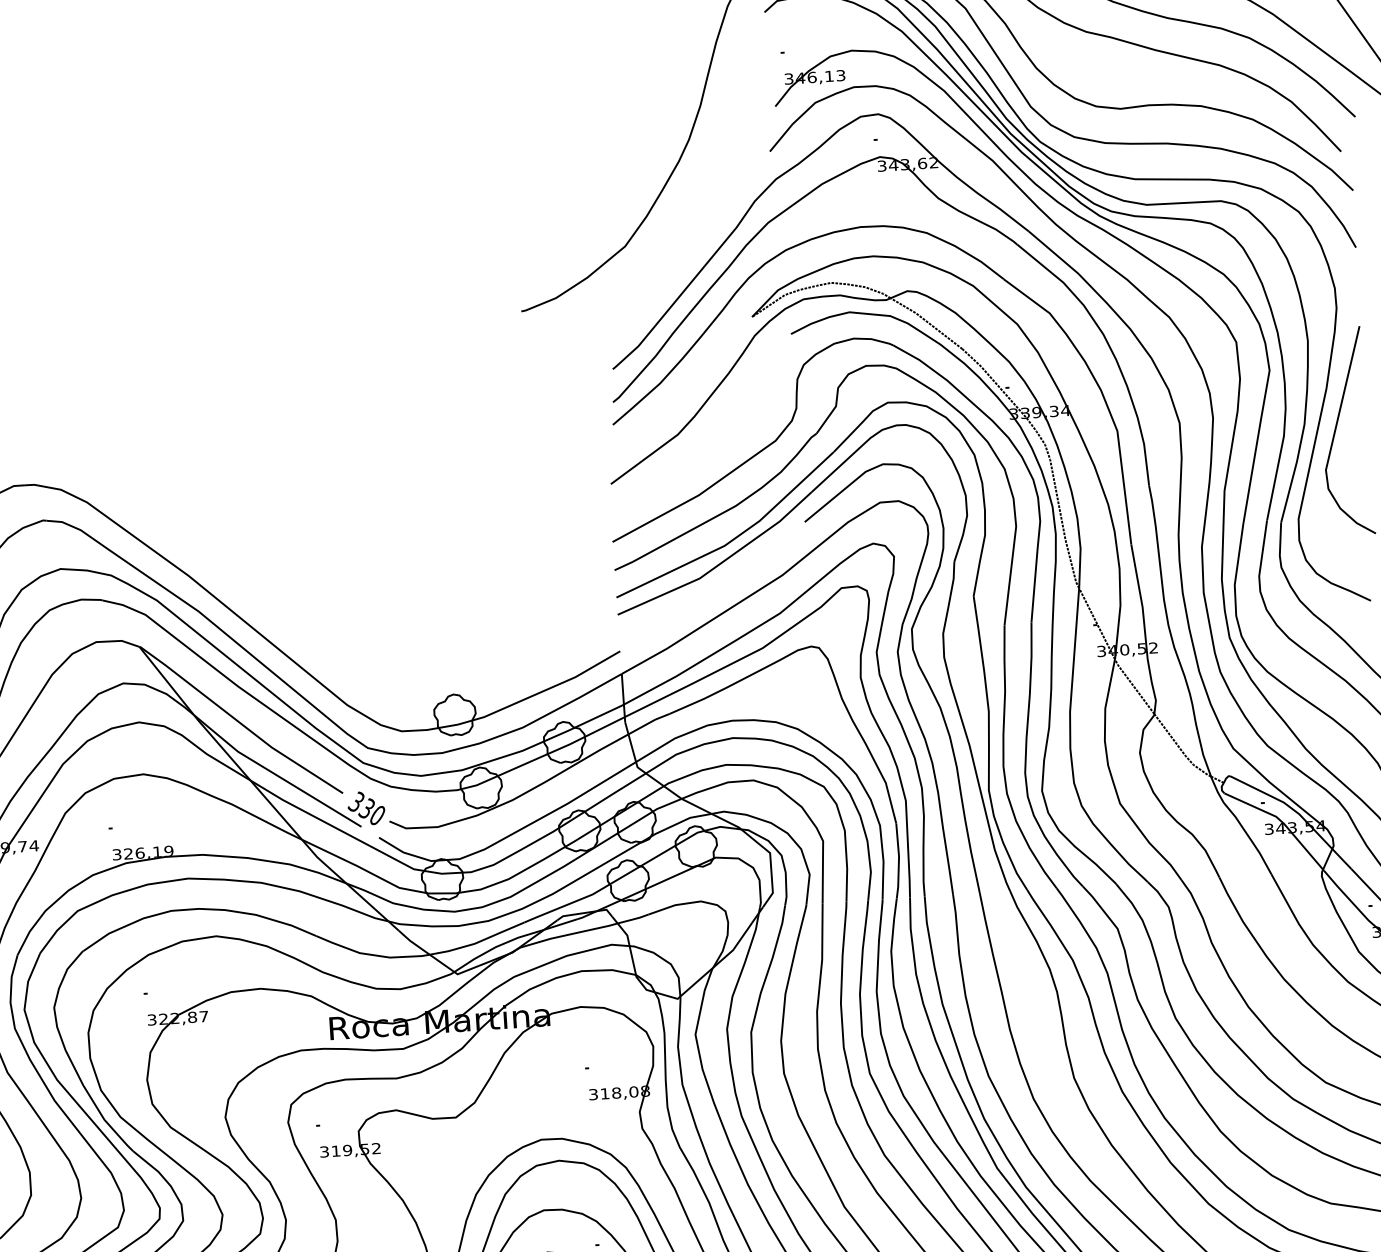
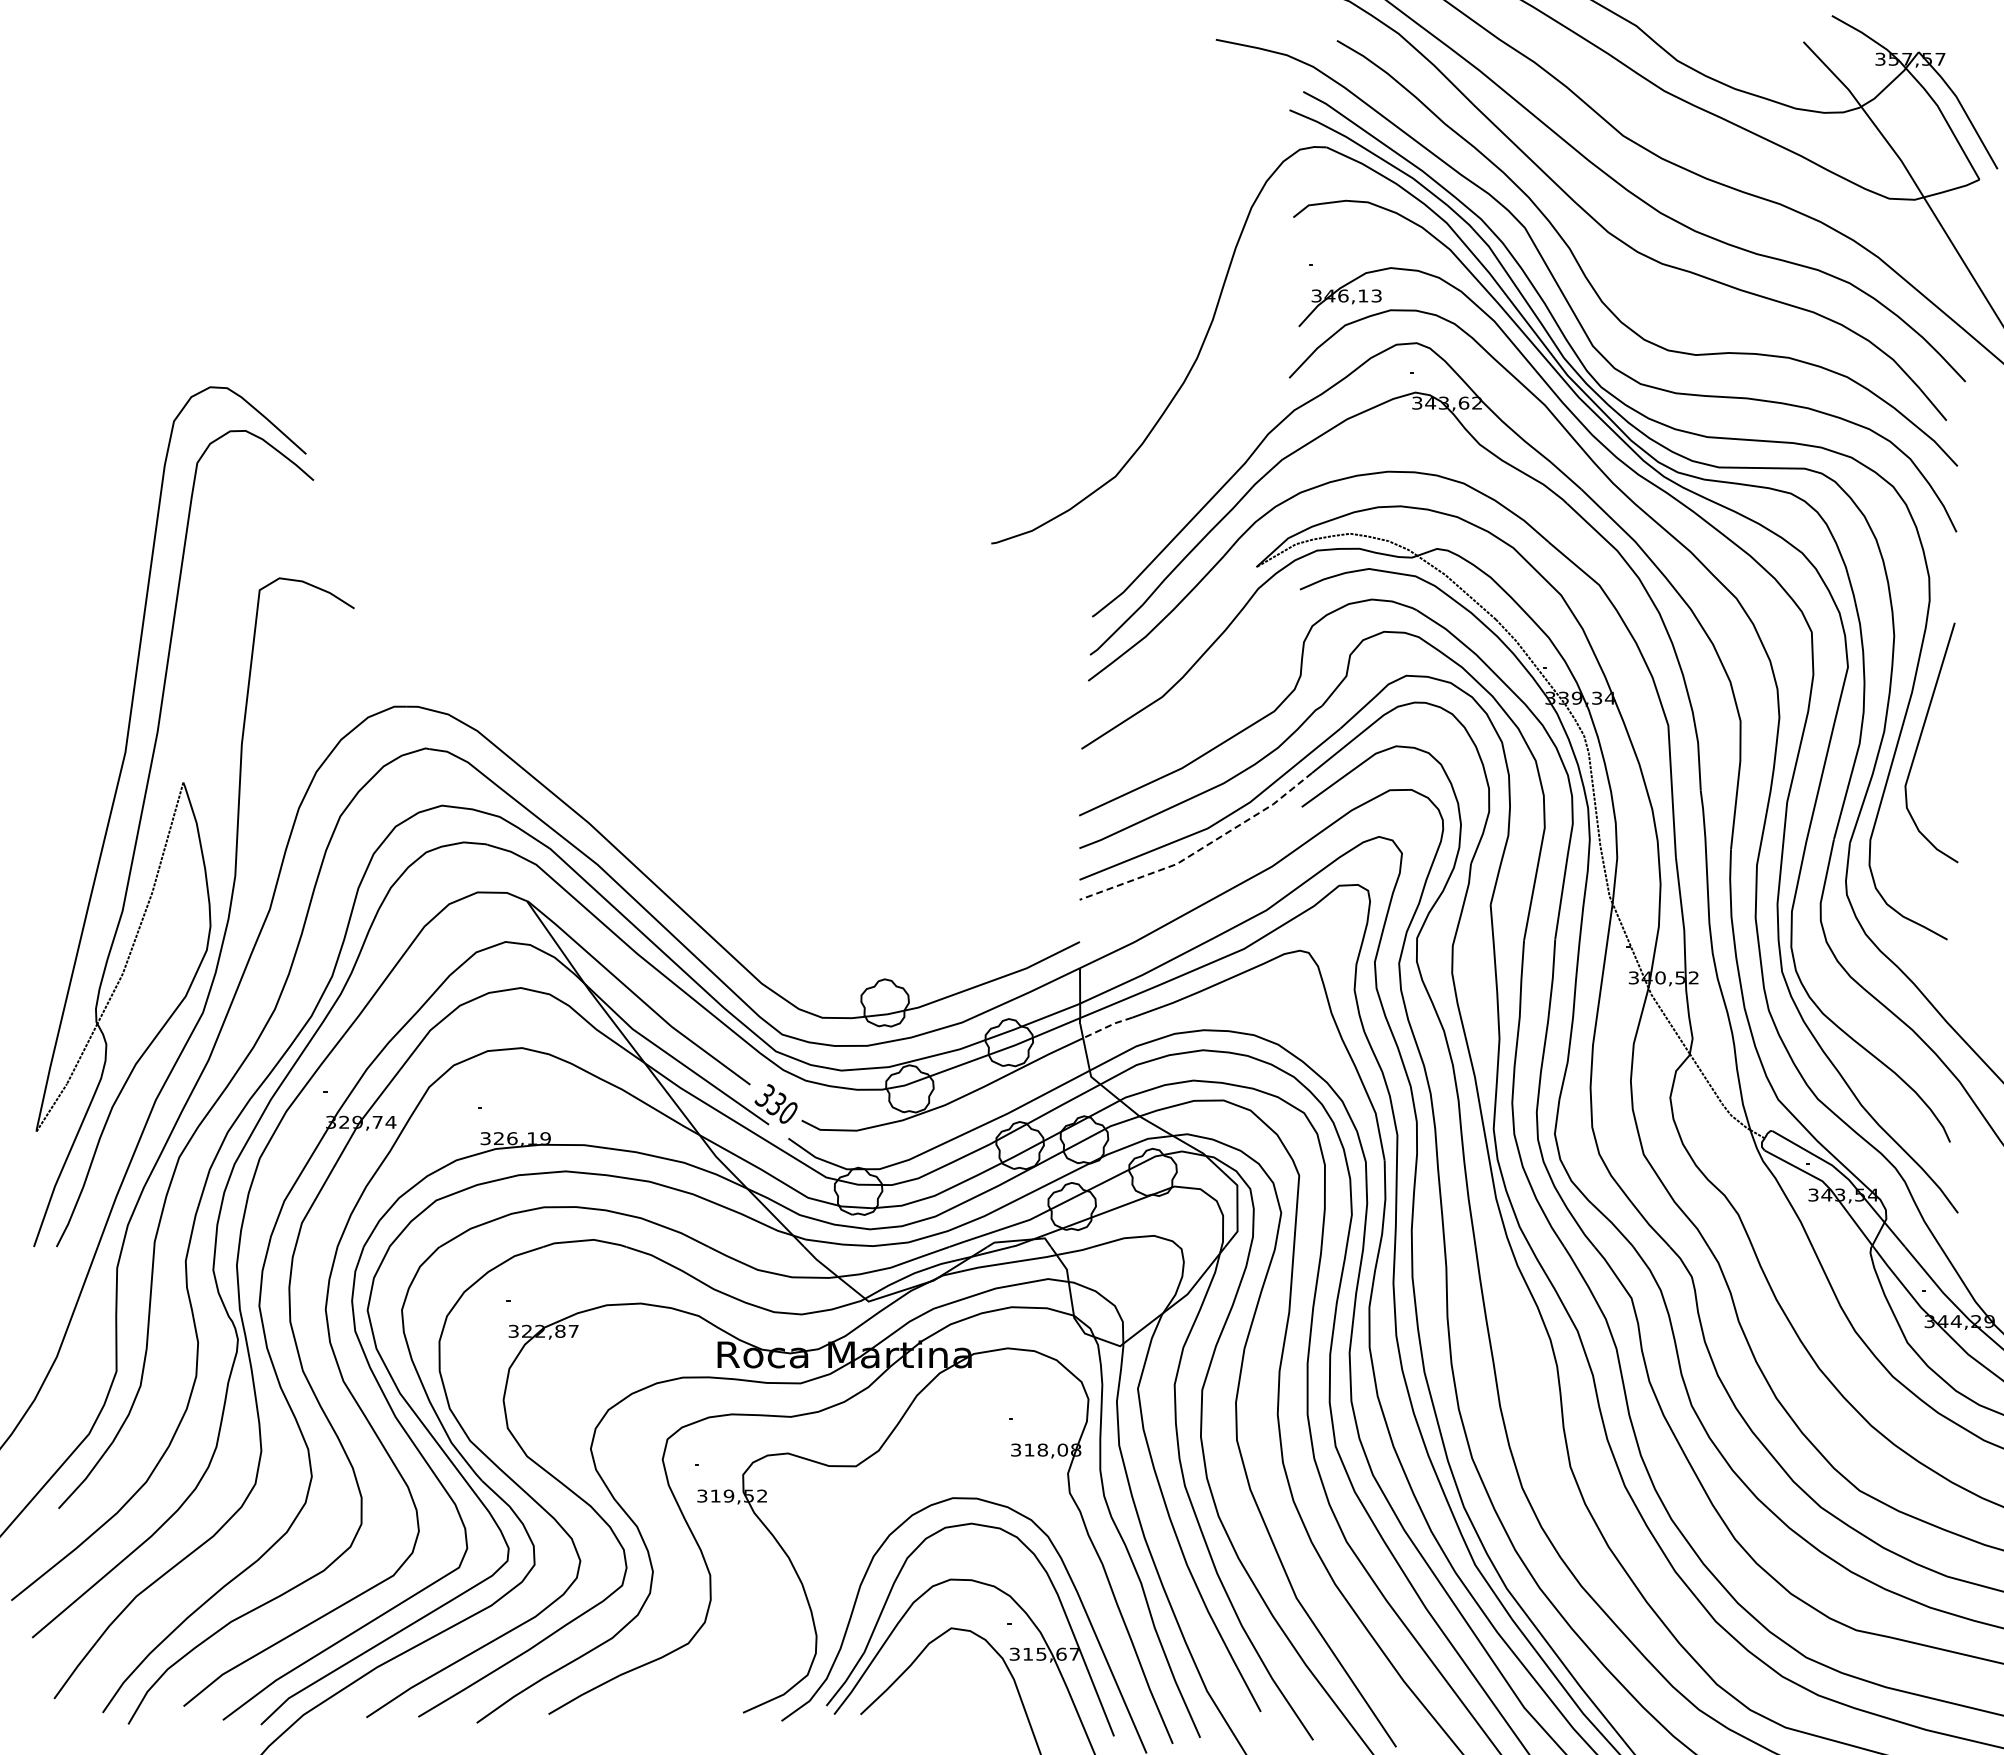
line: (721, 563) -> (1202, 848), solid -> dashed
line: (649, 722) -> (1108, 1026), solid -> dashed

